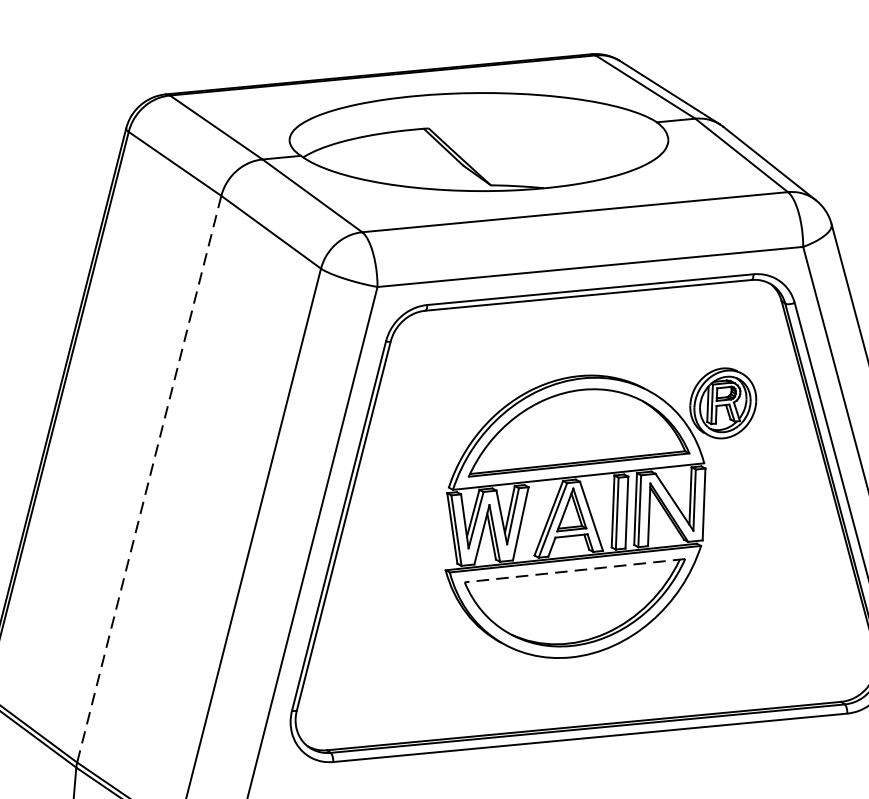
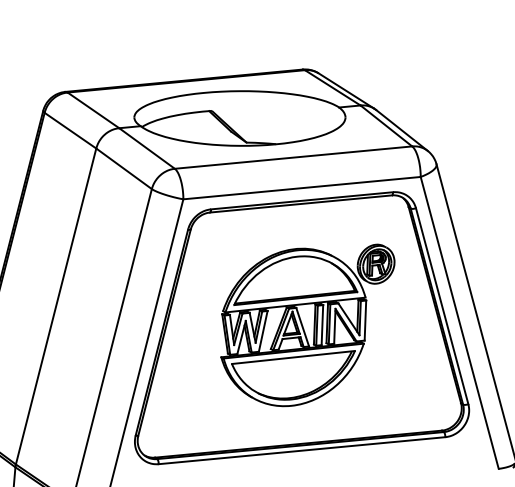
line: (148, 479) -> (55, 306), dashed -> solid
line: (575, 570) -> (293, 357), dashed -> solid

